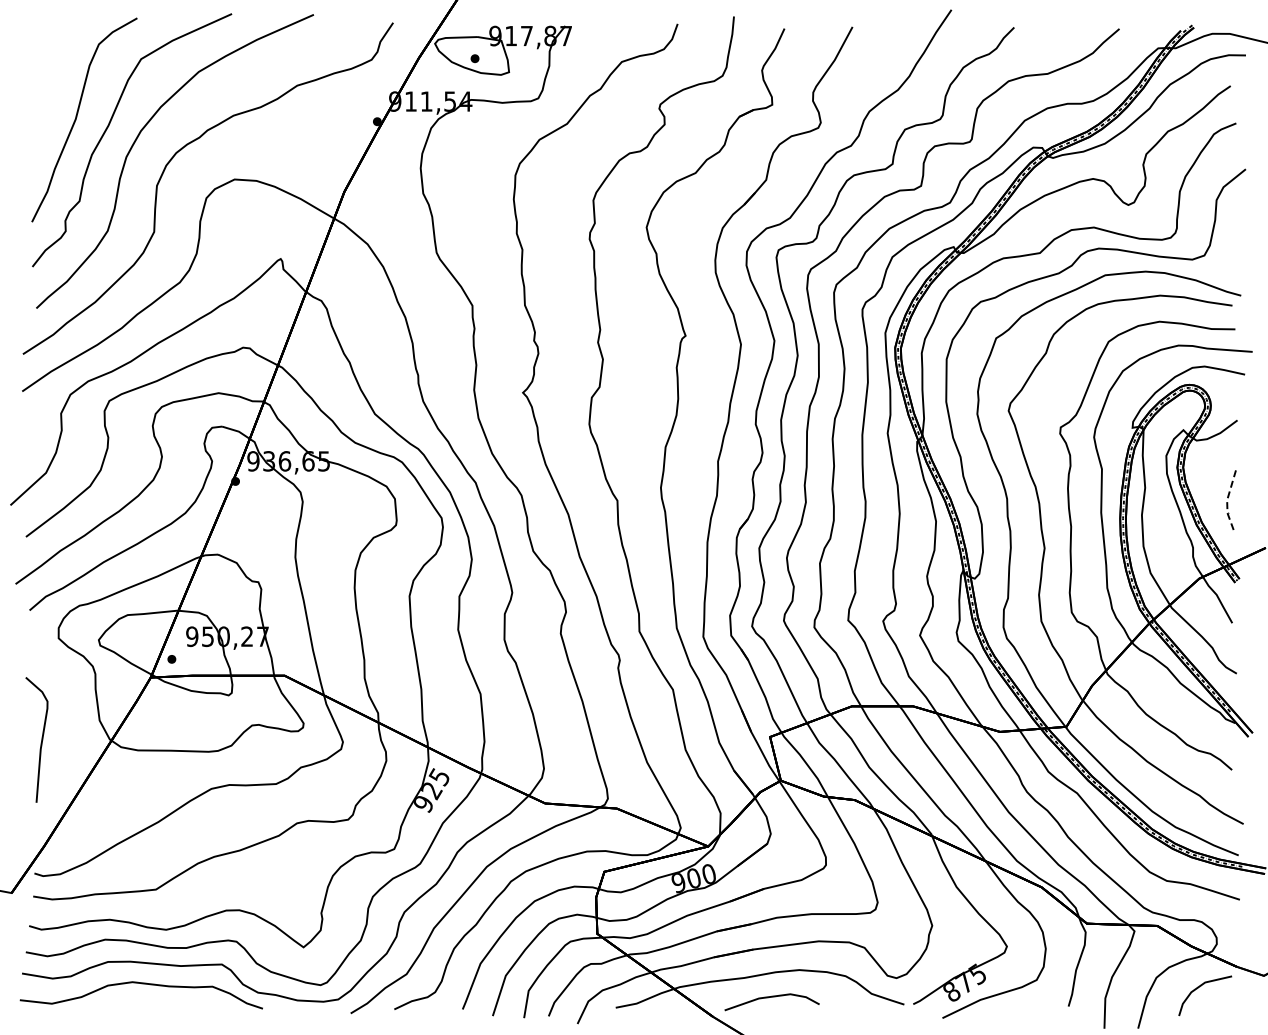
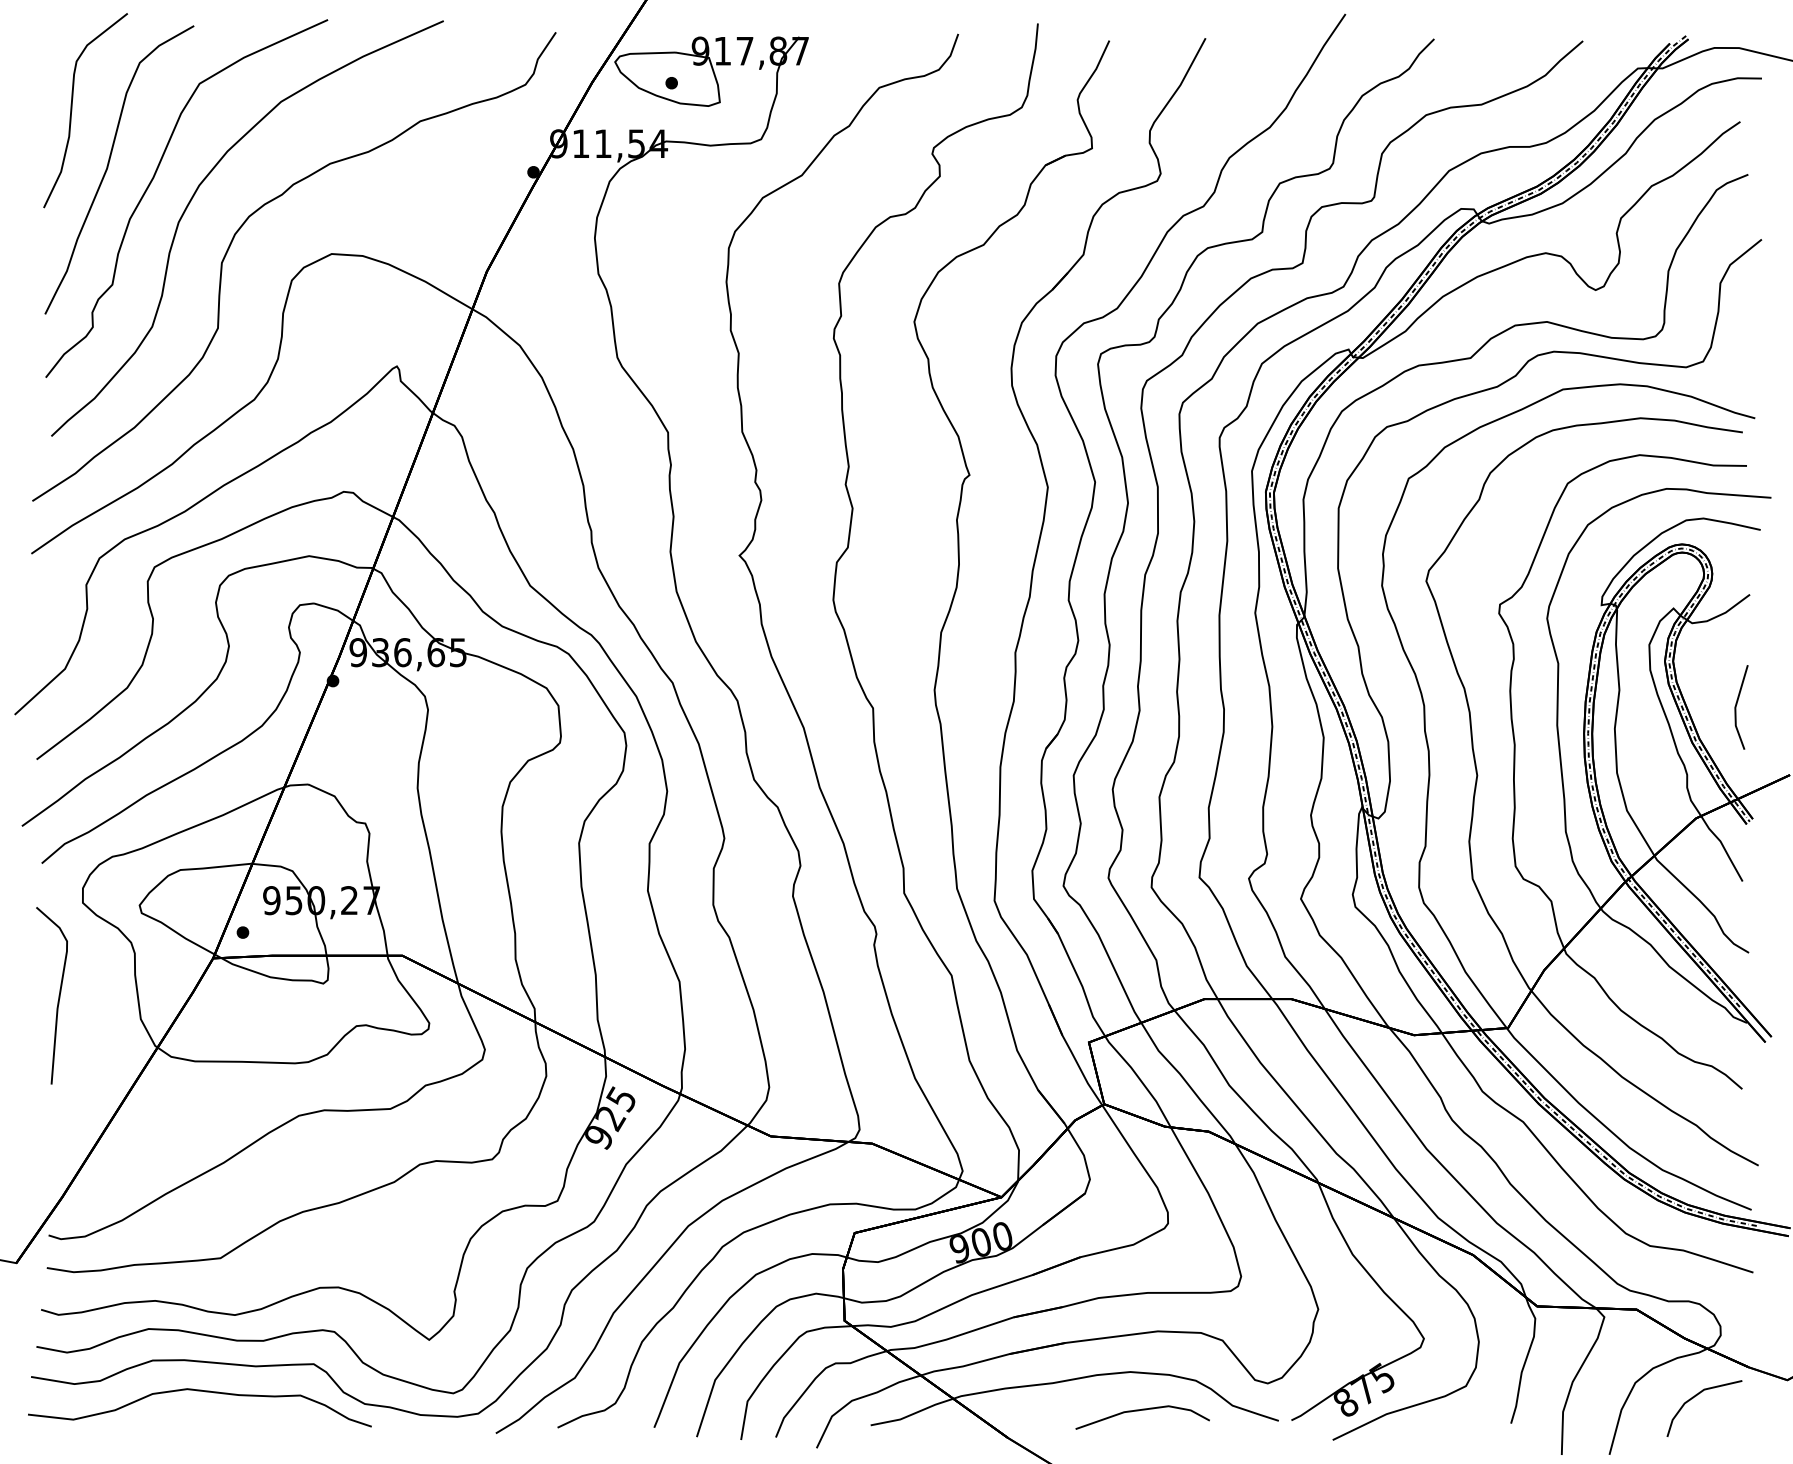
curve: (51, 78) -> (72, 111), added
line: (1227, 500) -> (1735, 707), dashed -> solid
curve: (41, 739) -> (58, 995), moved
line: (771, 997) -> (1141, 1410), moved

